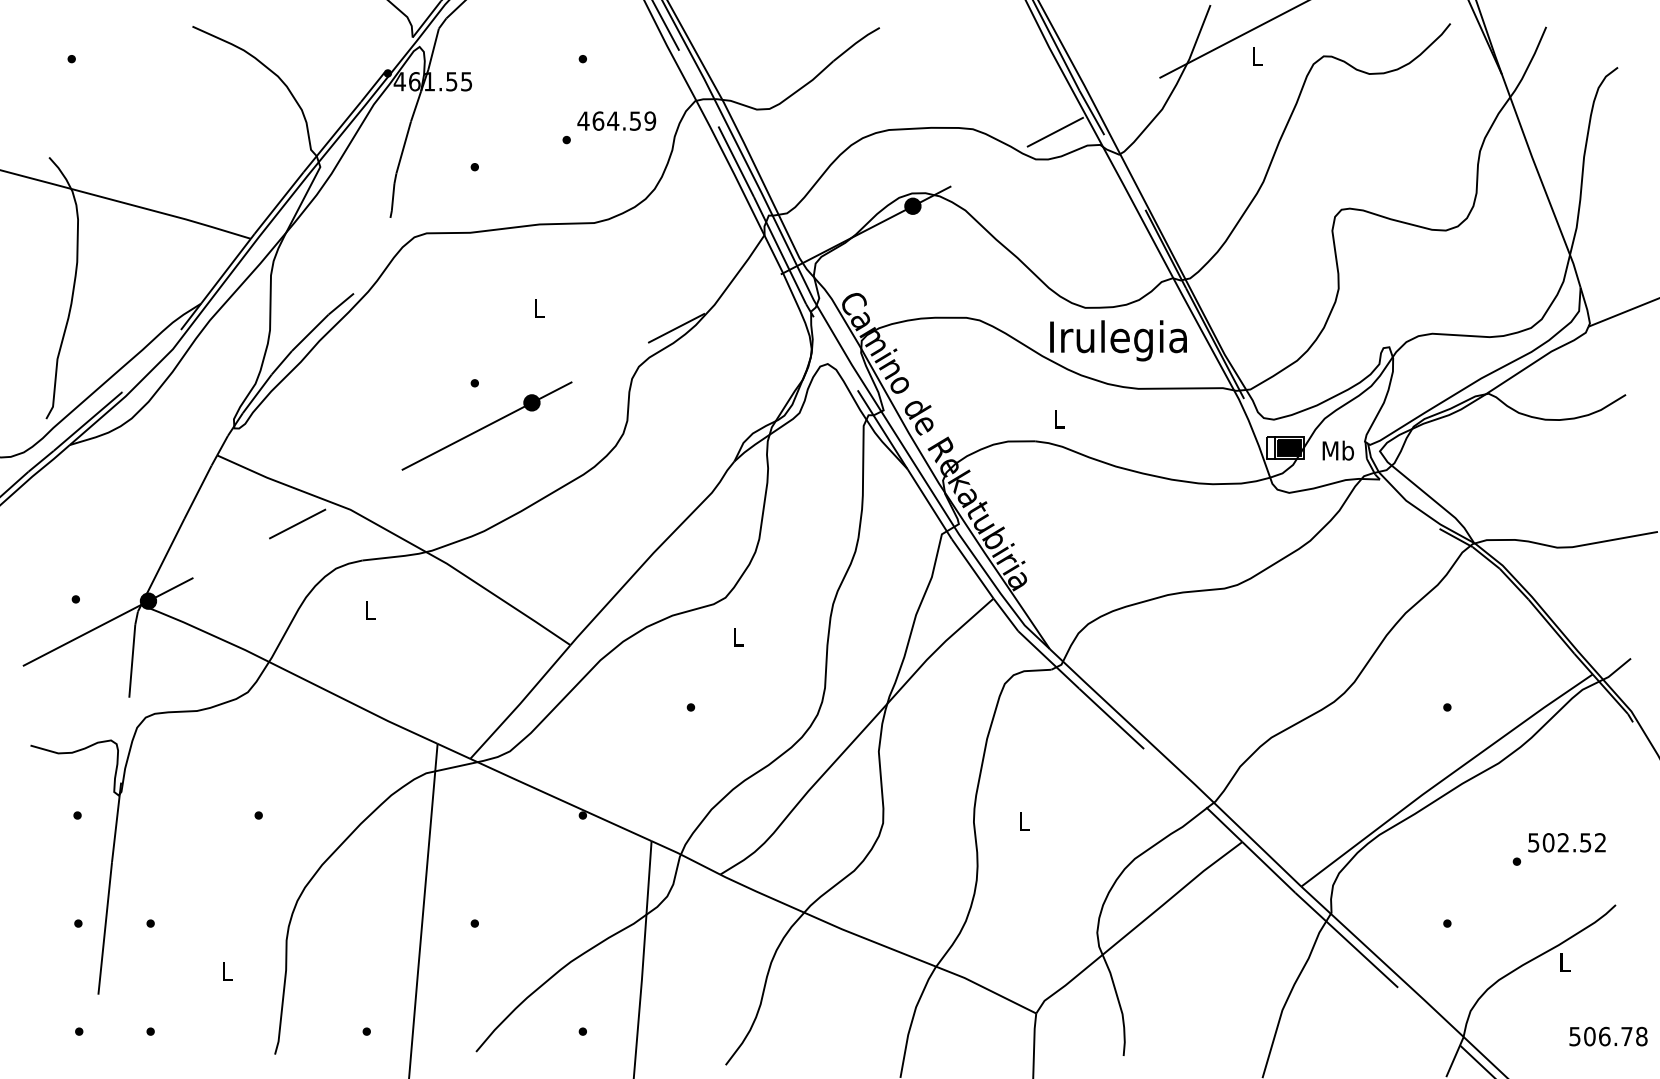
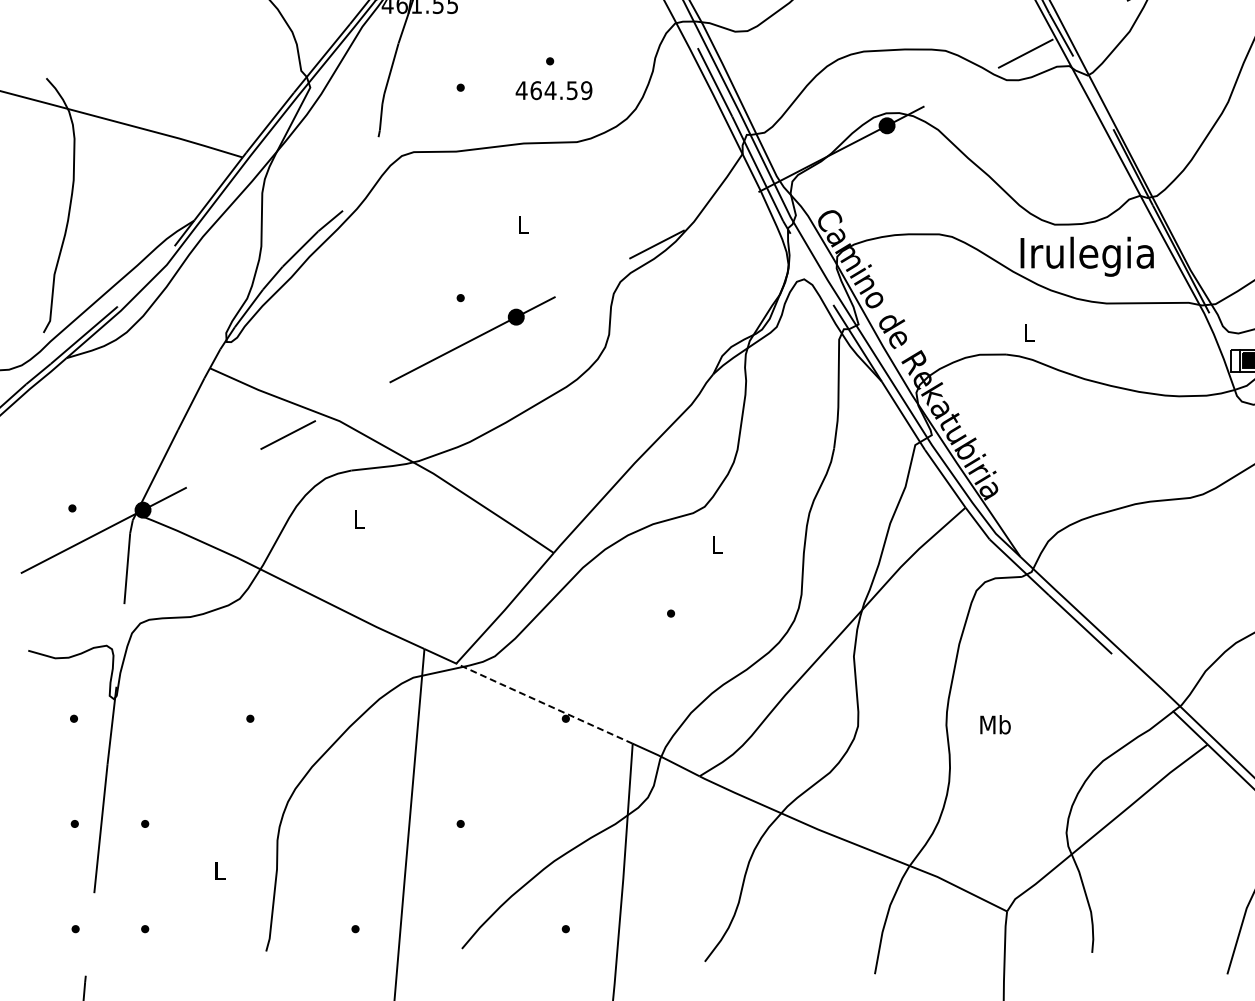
text: (616, 120) -> (553, 90), moved
line: (559, 799) -> (543, 703), solid -> dashed
text: (1024, 821) -> (995, 724), L -> Mb

